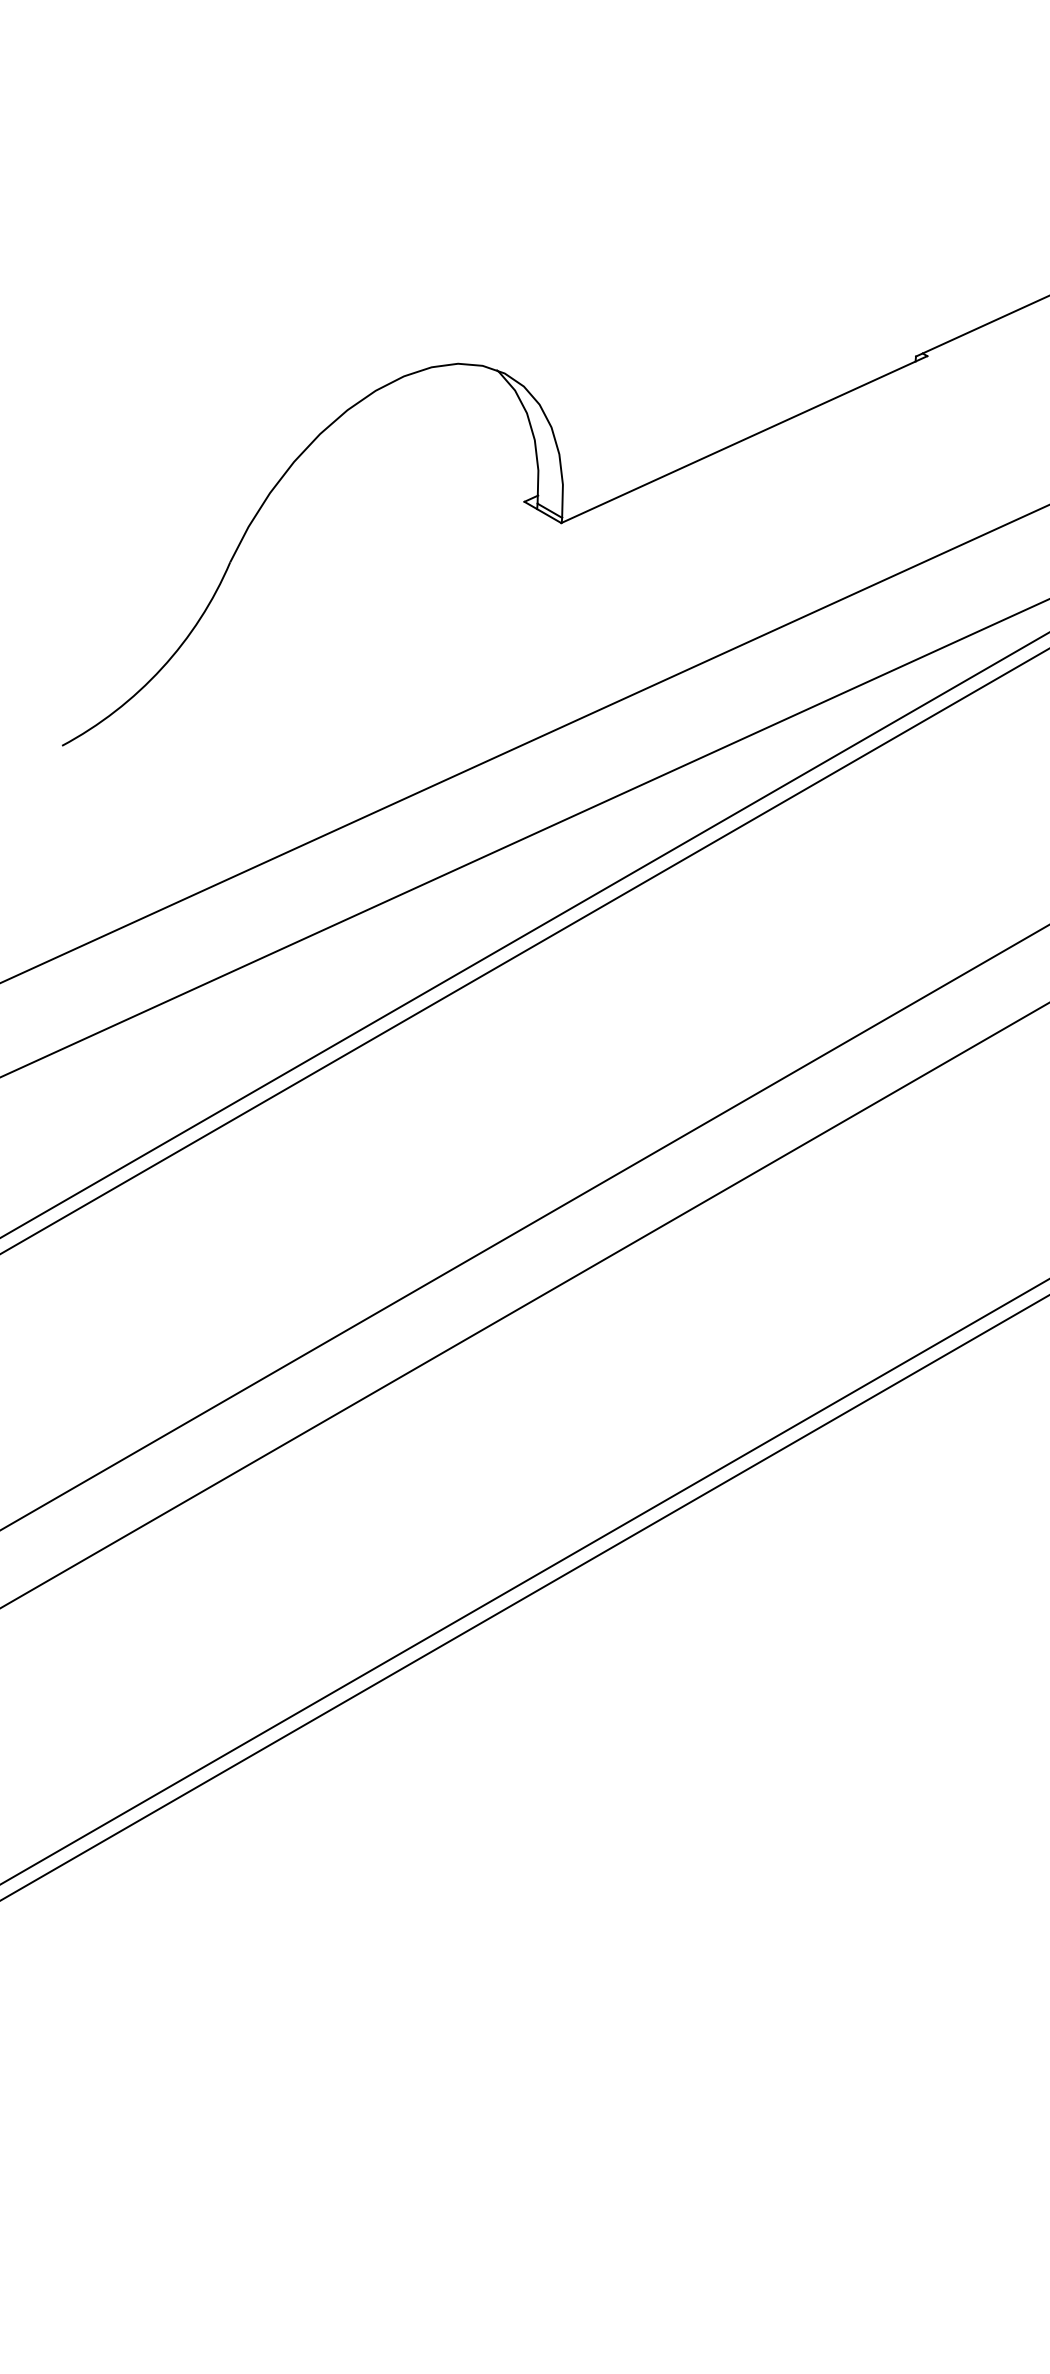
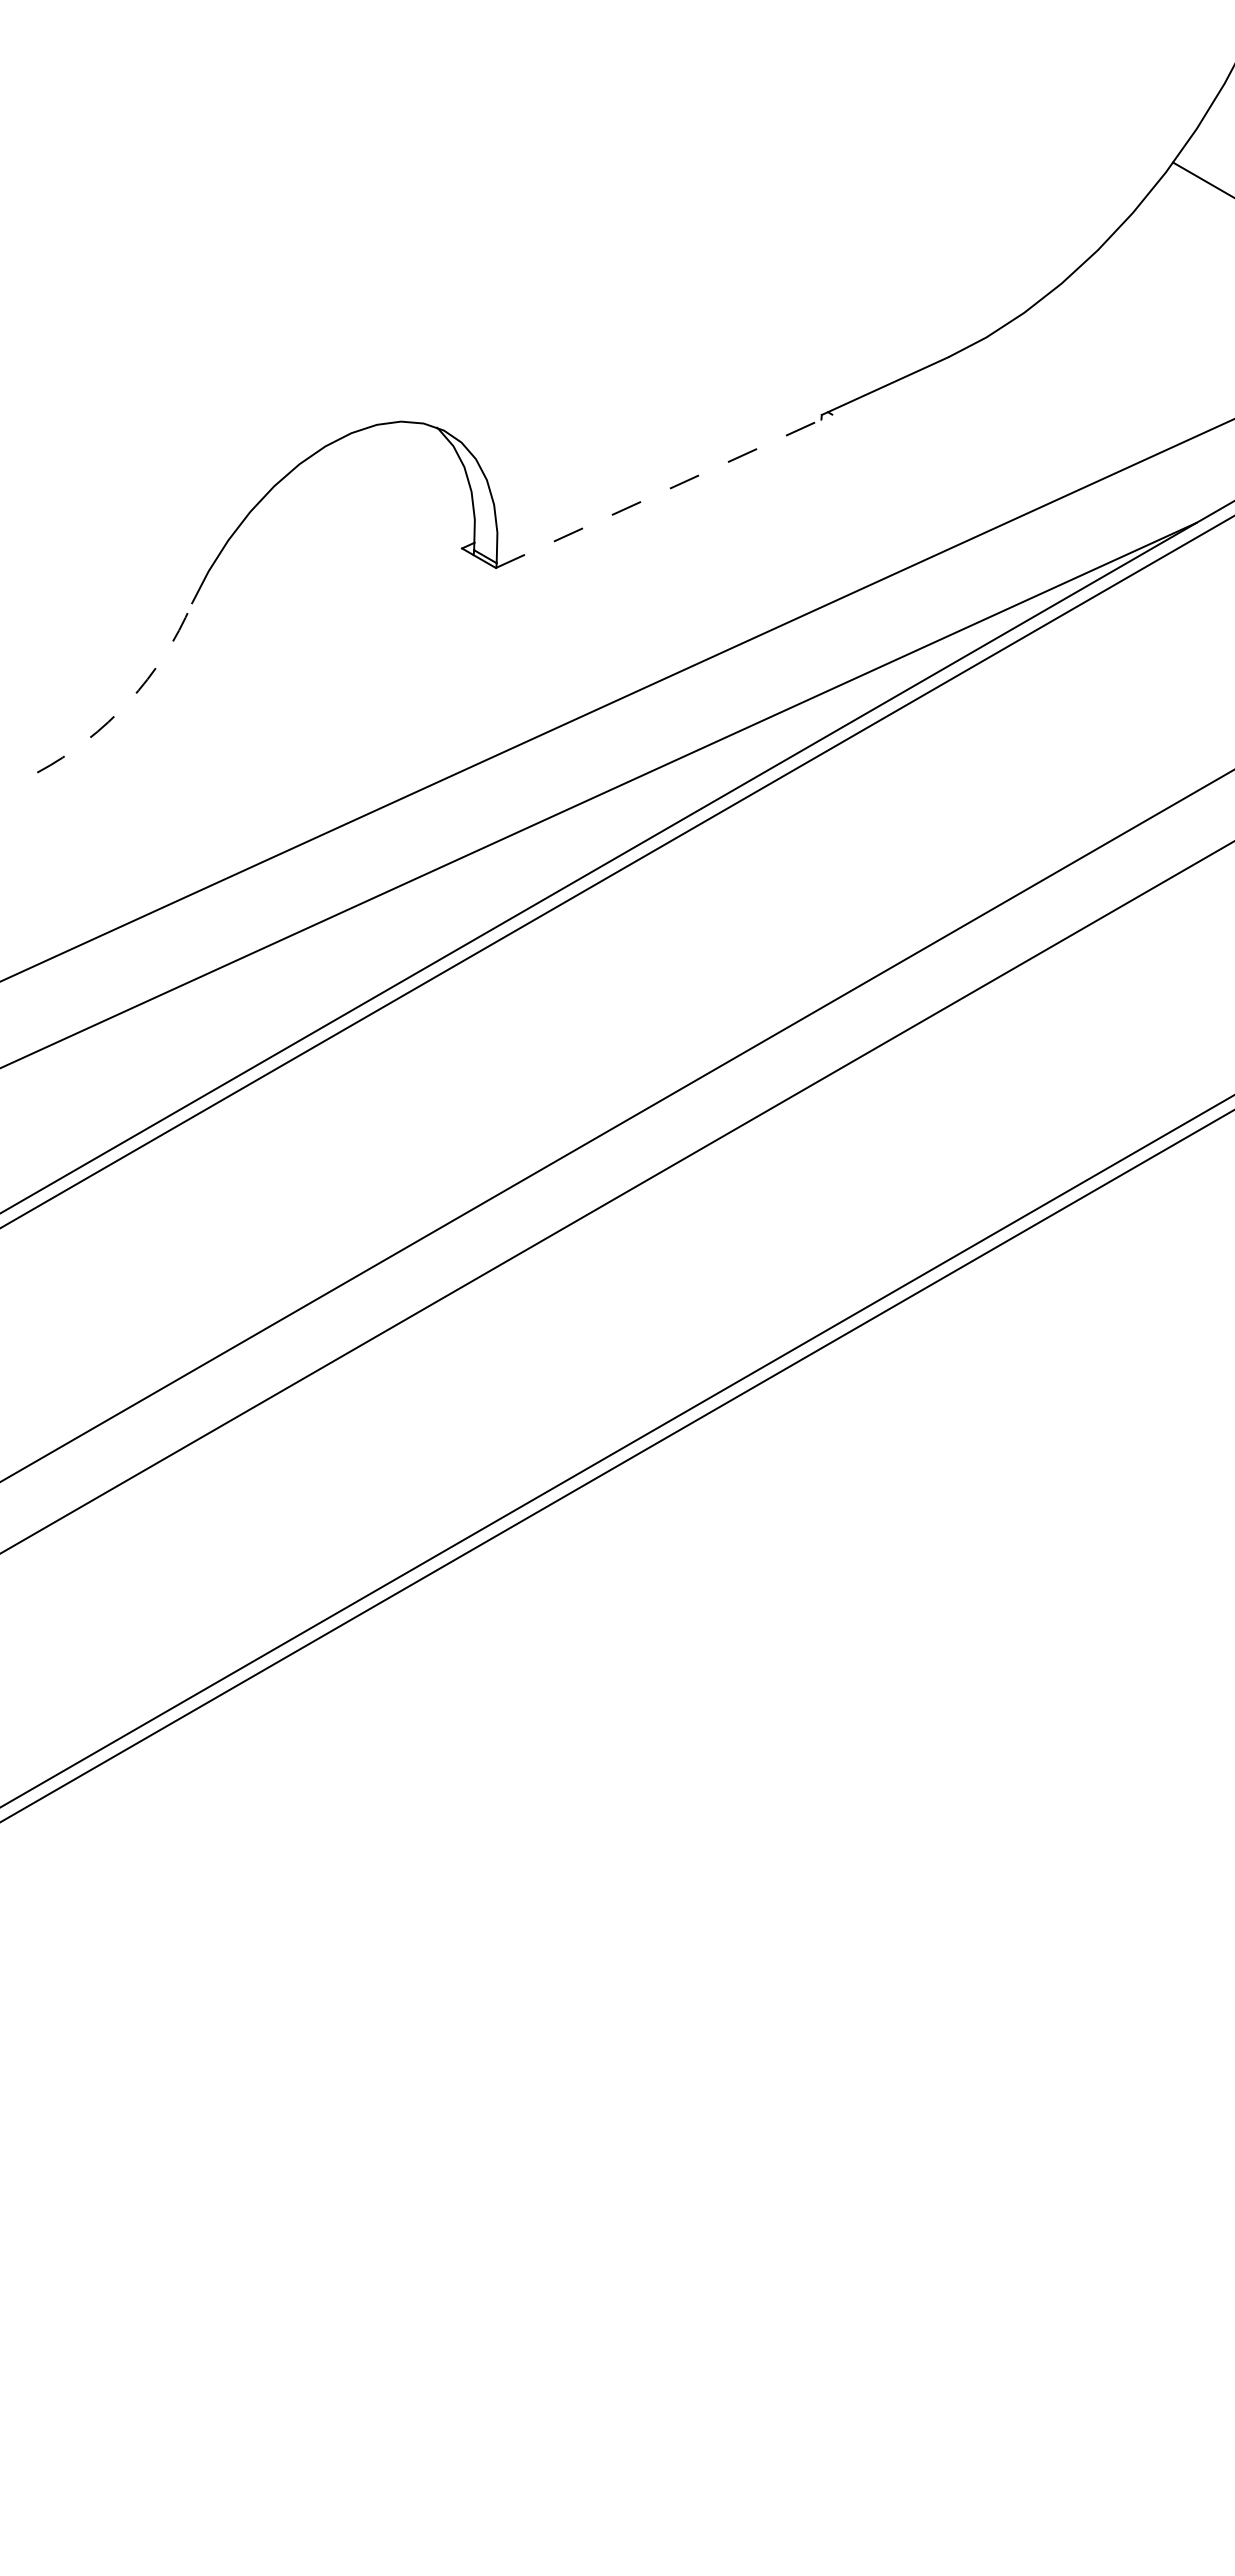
line: (744, 439) -> (664, 491), solid -> dashed
arc: (161, 668) -> (128, 701), solid -> dashed

